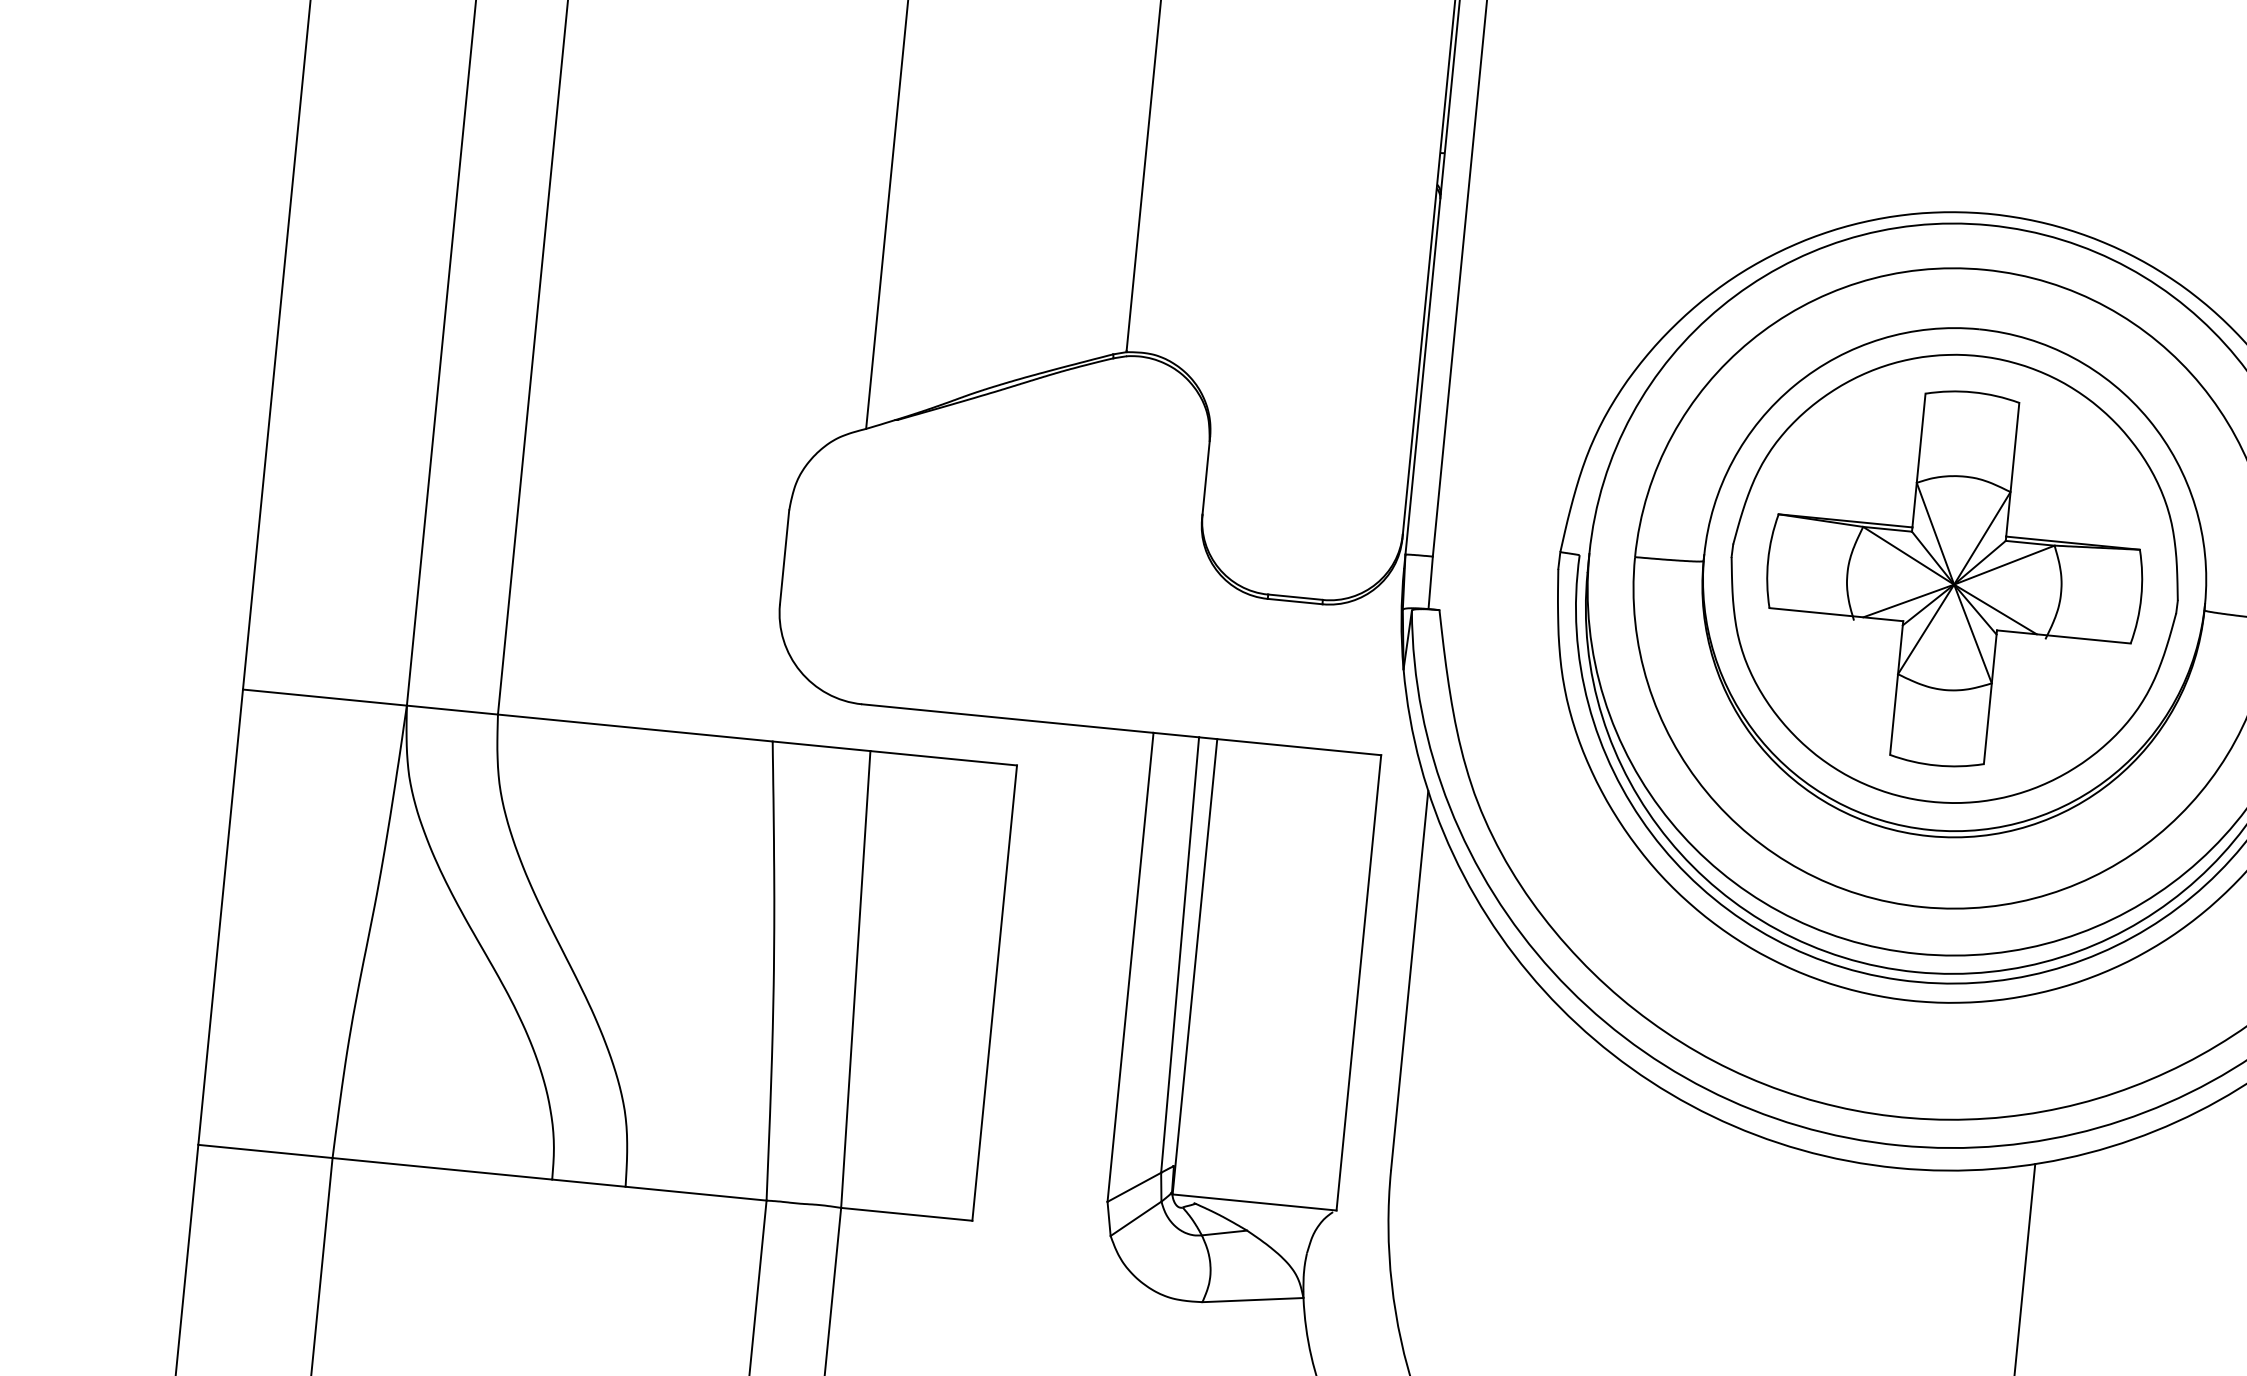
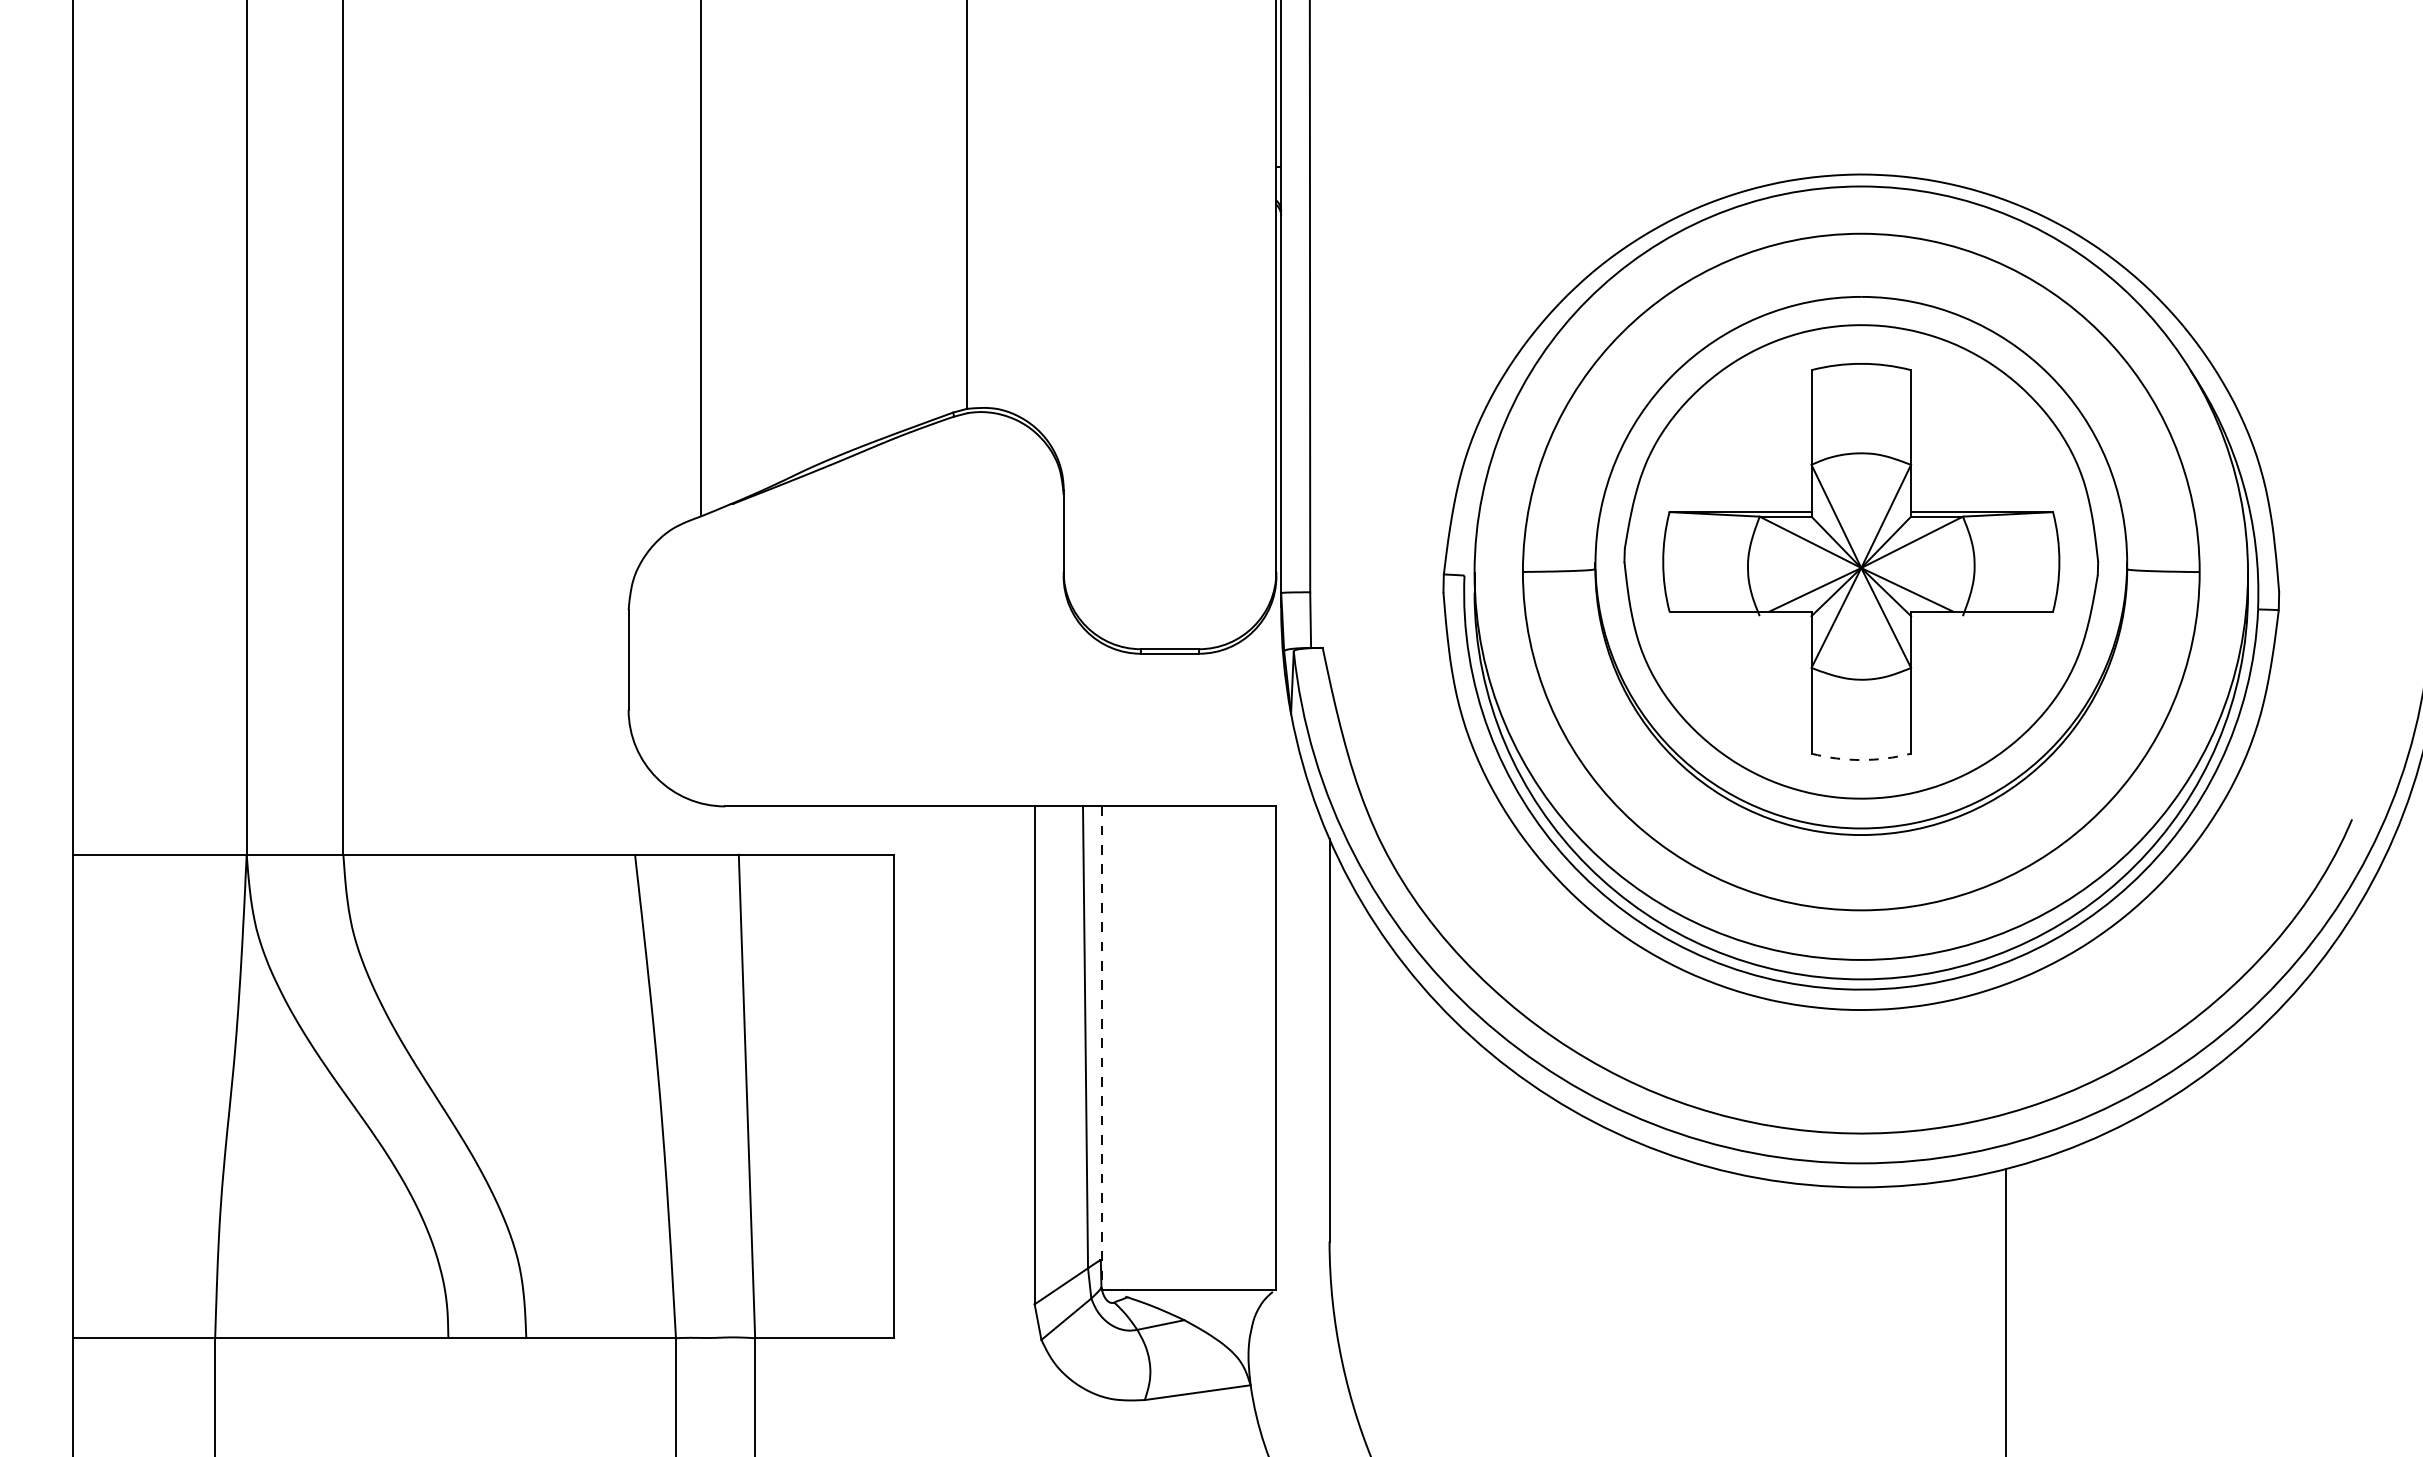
arc: (1936, 765) -> (1861, 760), solid -> dashed
line: (1195, 967) -> (1102, 1048), solid -> dashed

